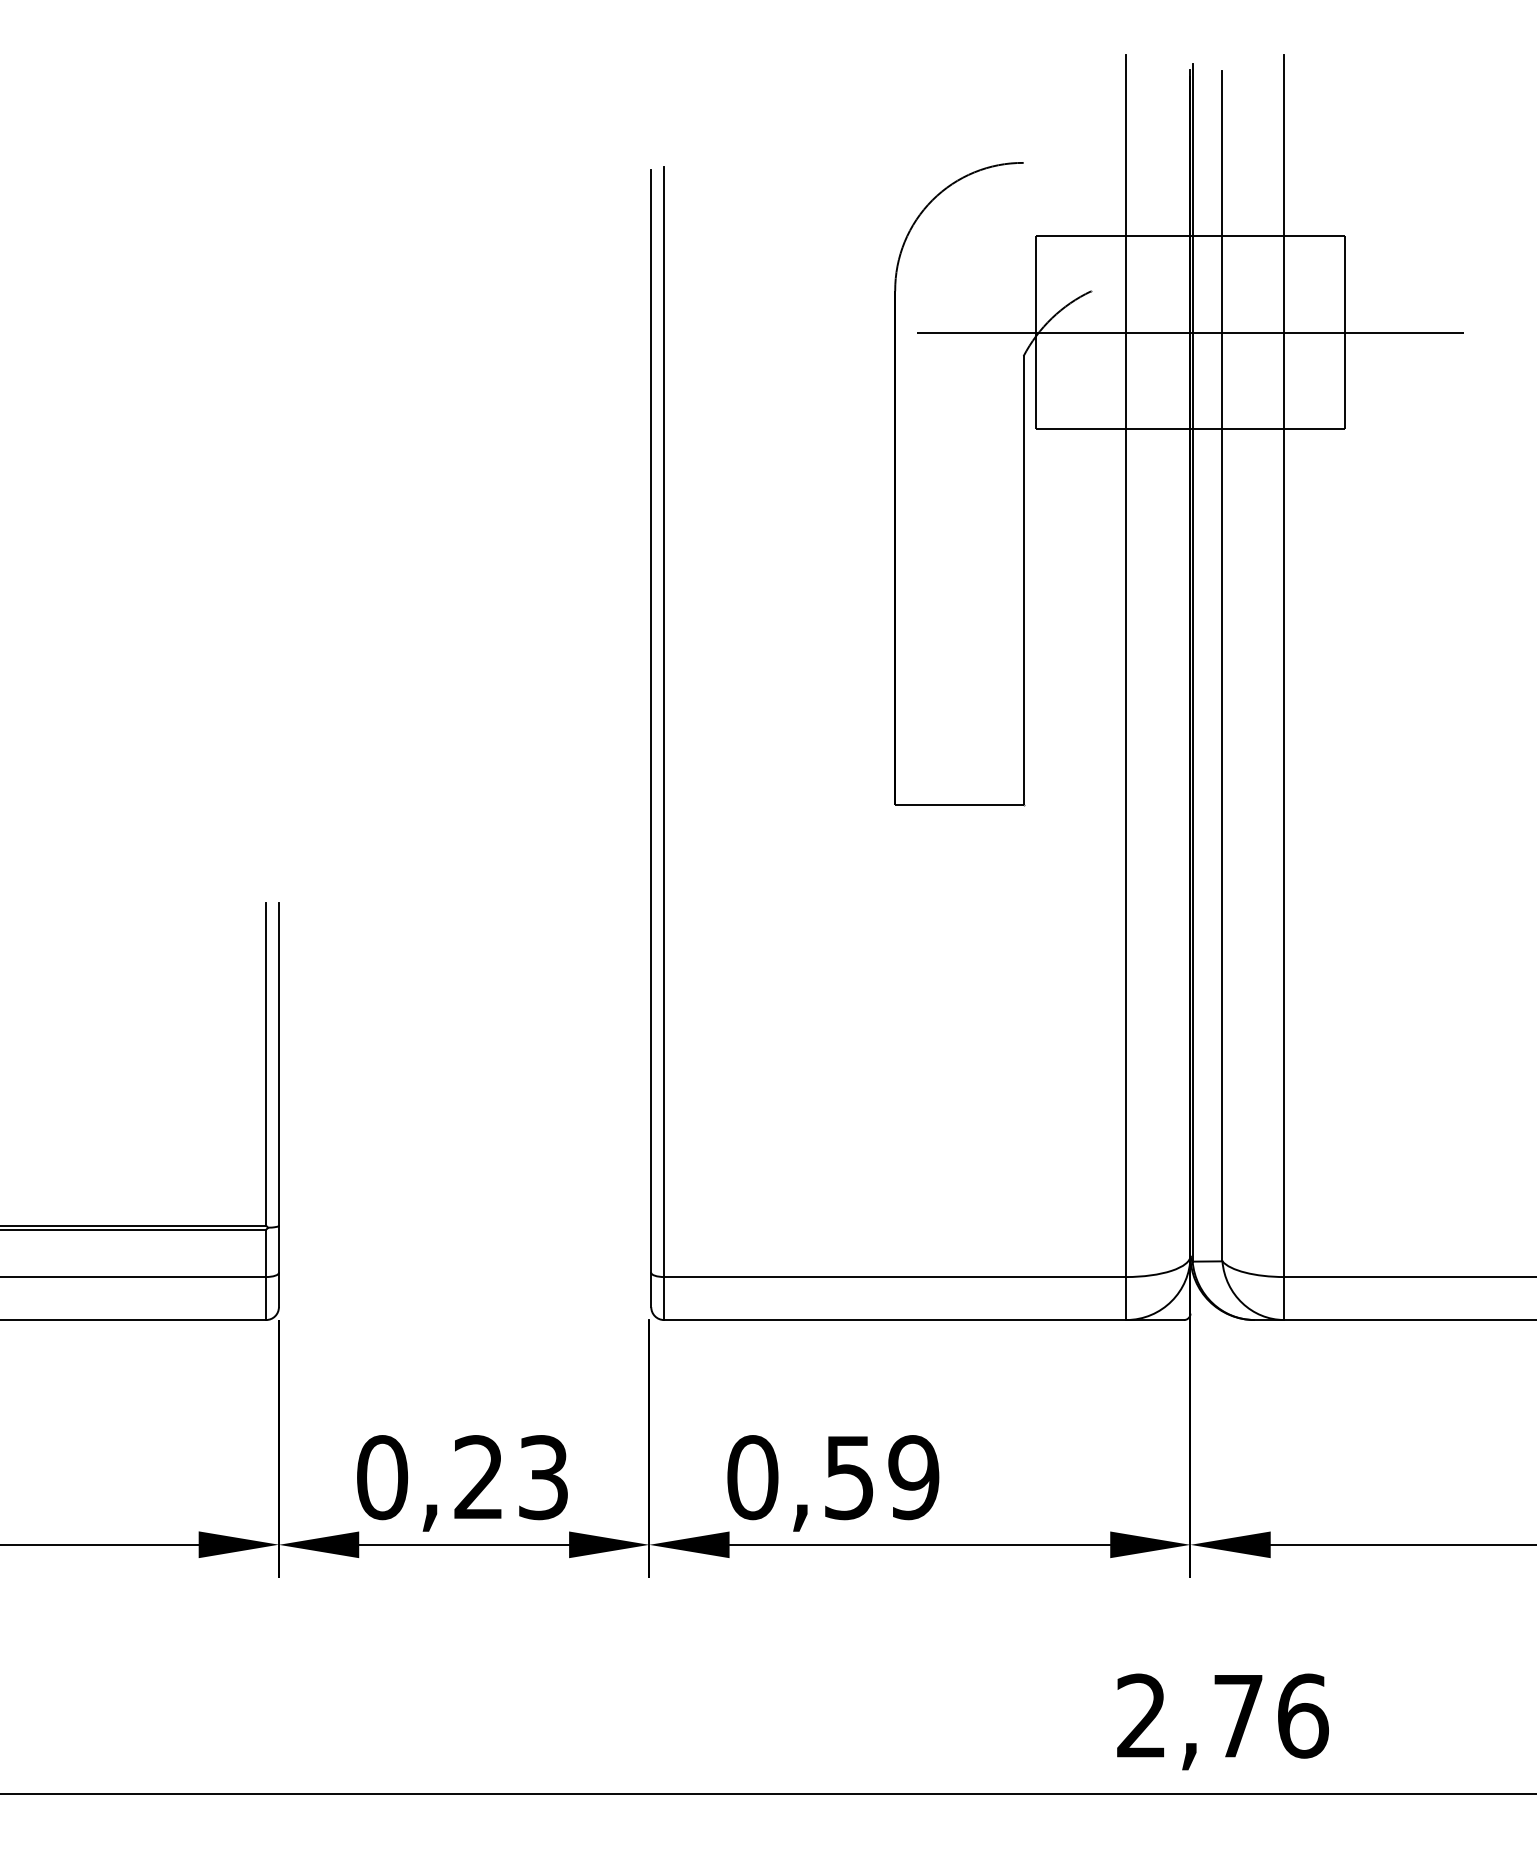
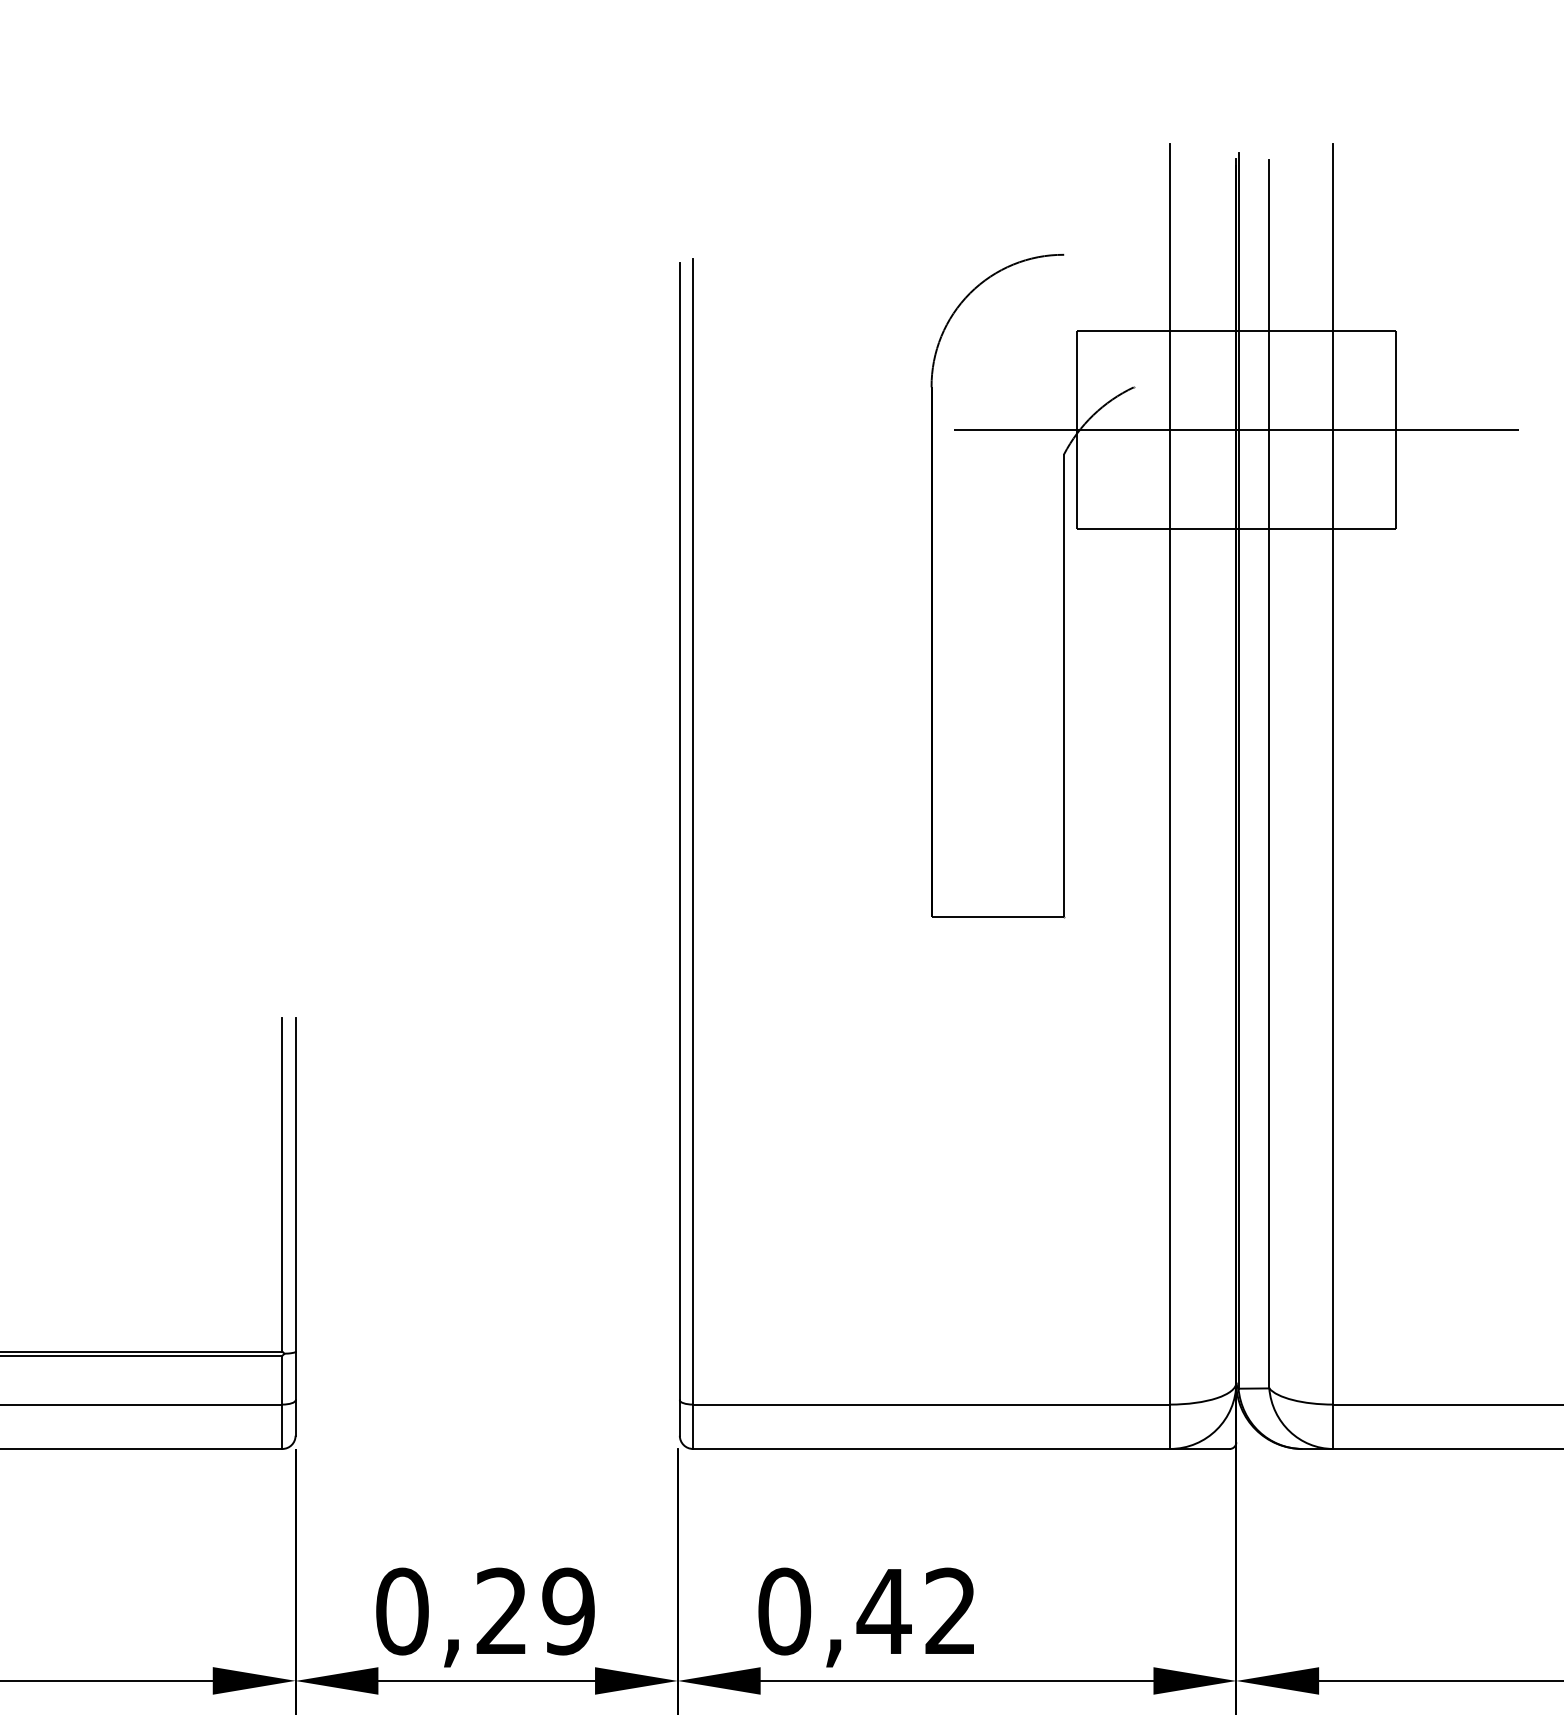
text: (543, 1477) -> (568, 1611), 0,23 -> 0,29
text: (880, 1477) -> (916, 1611), 0,59 -> 0,42

